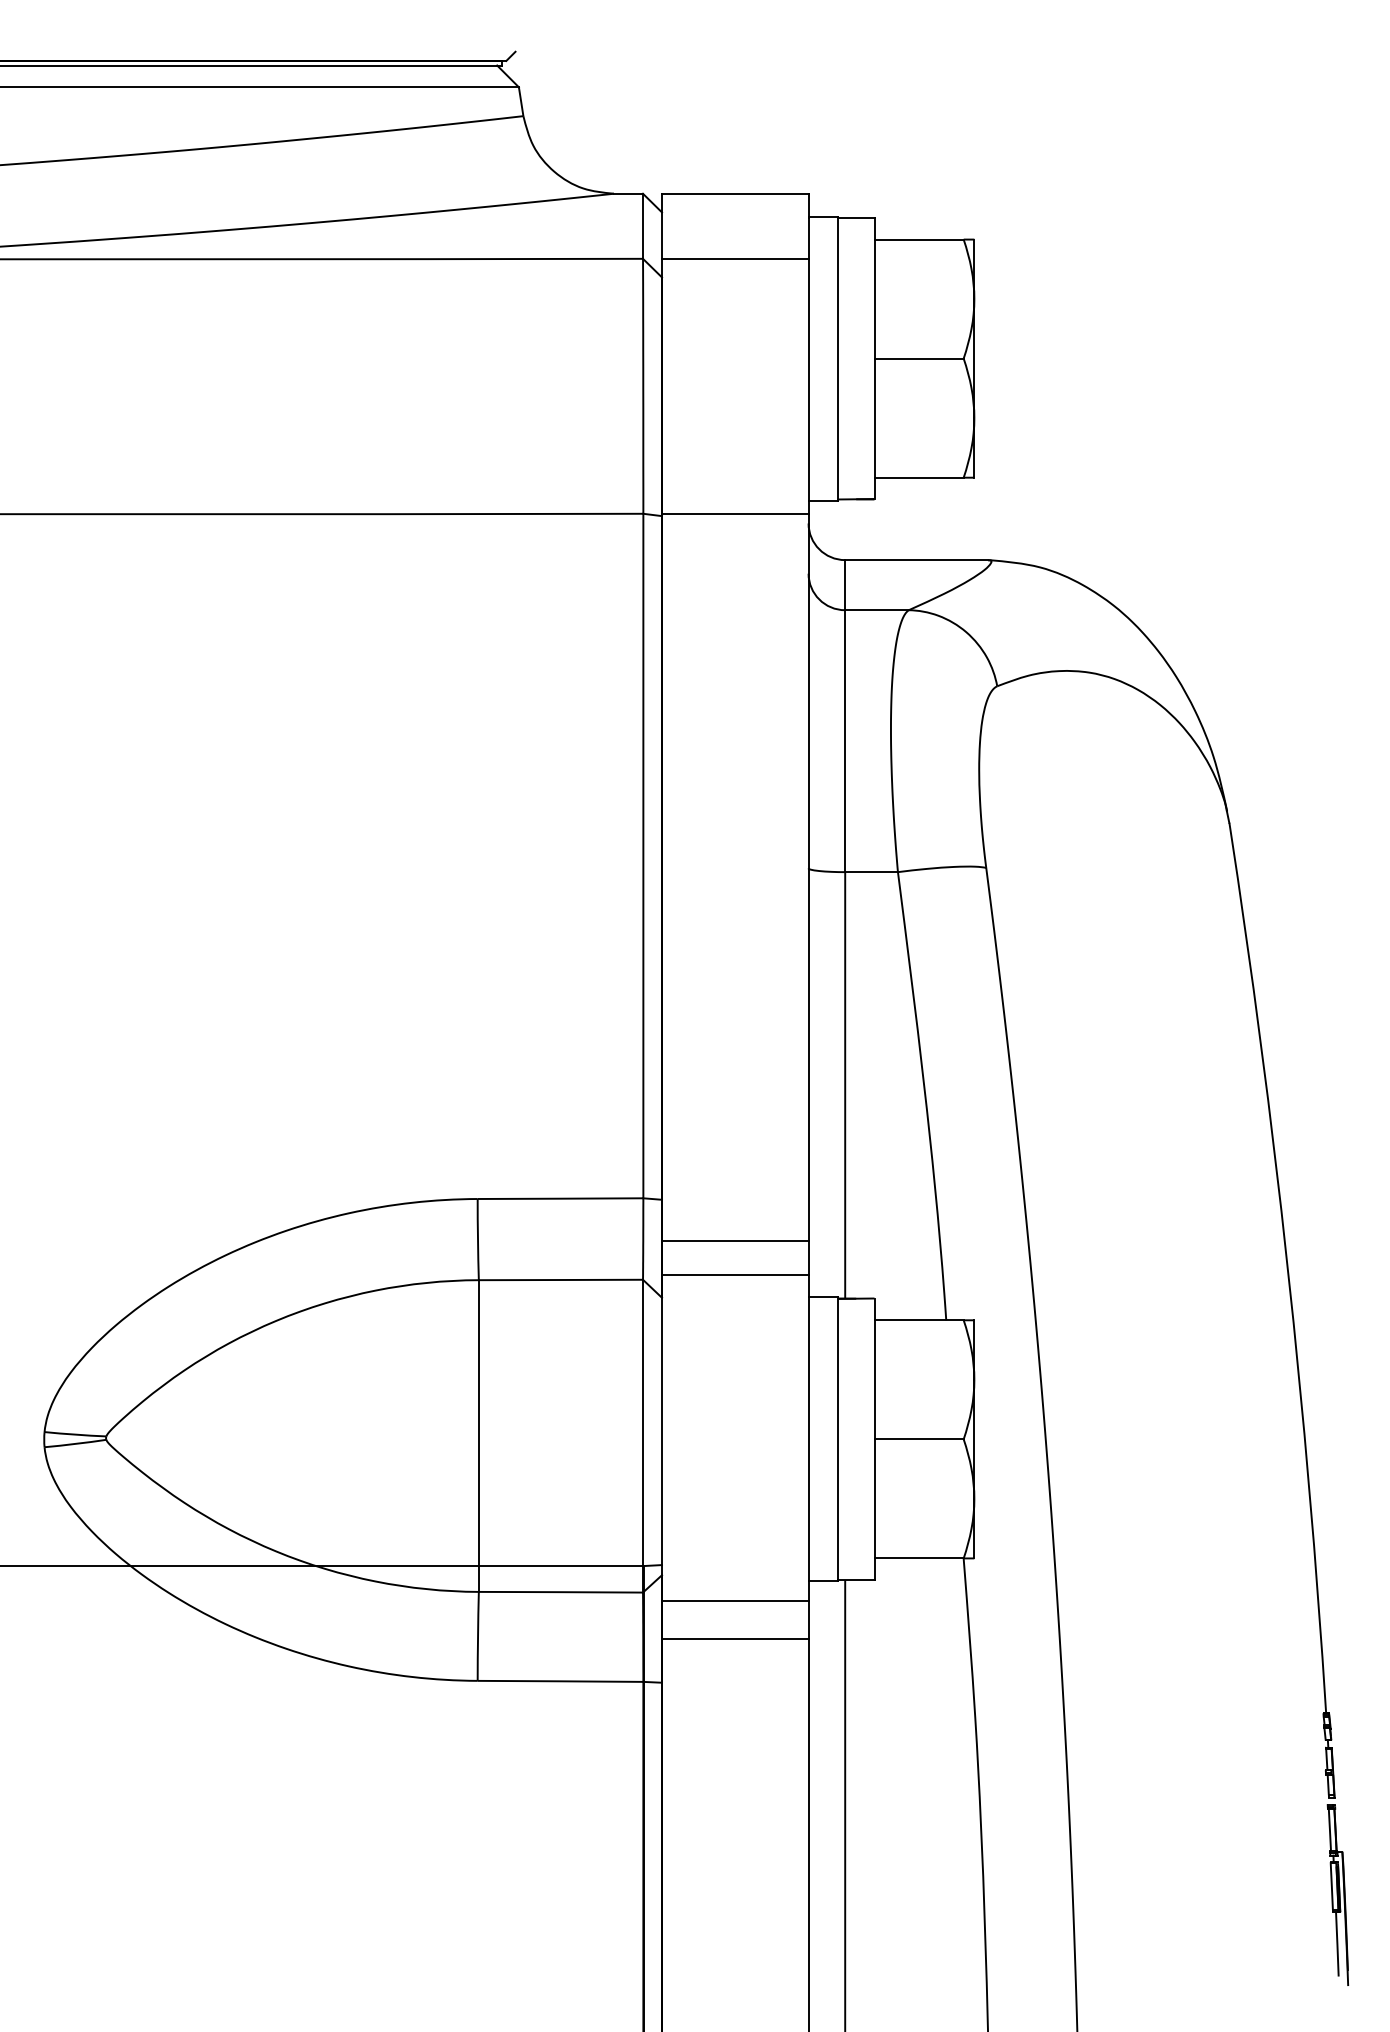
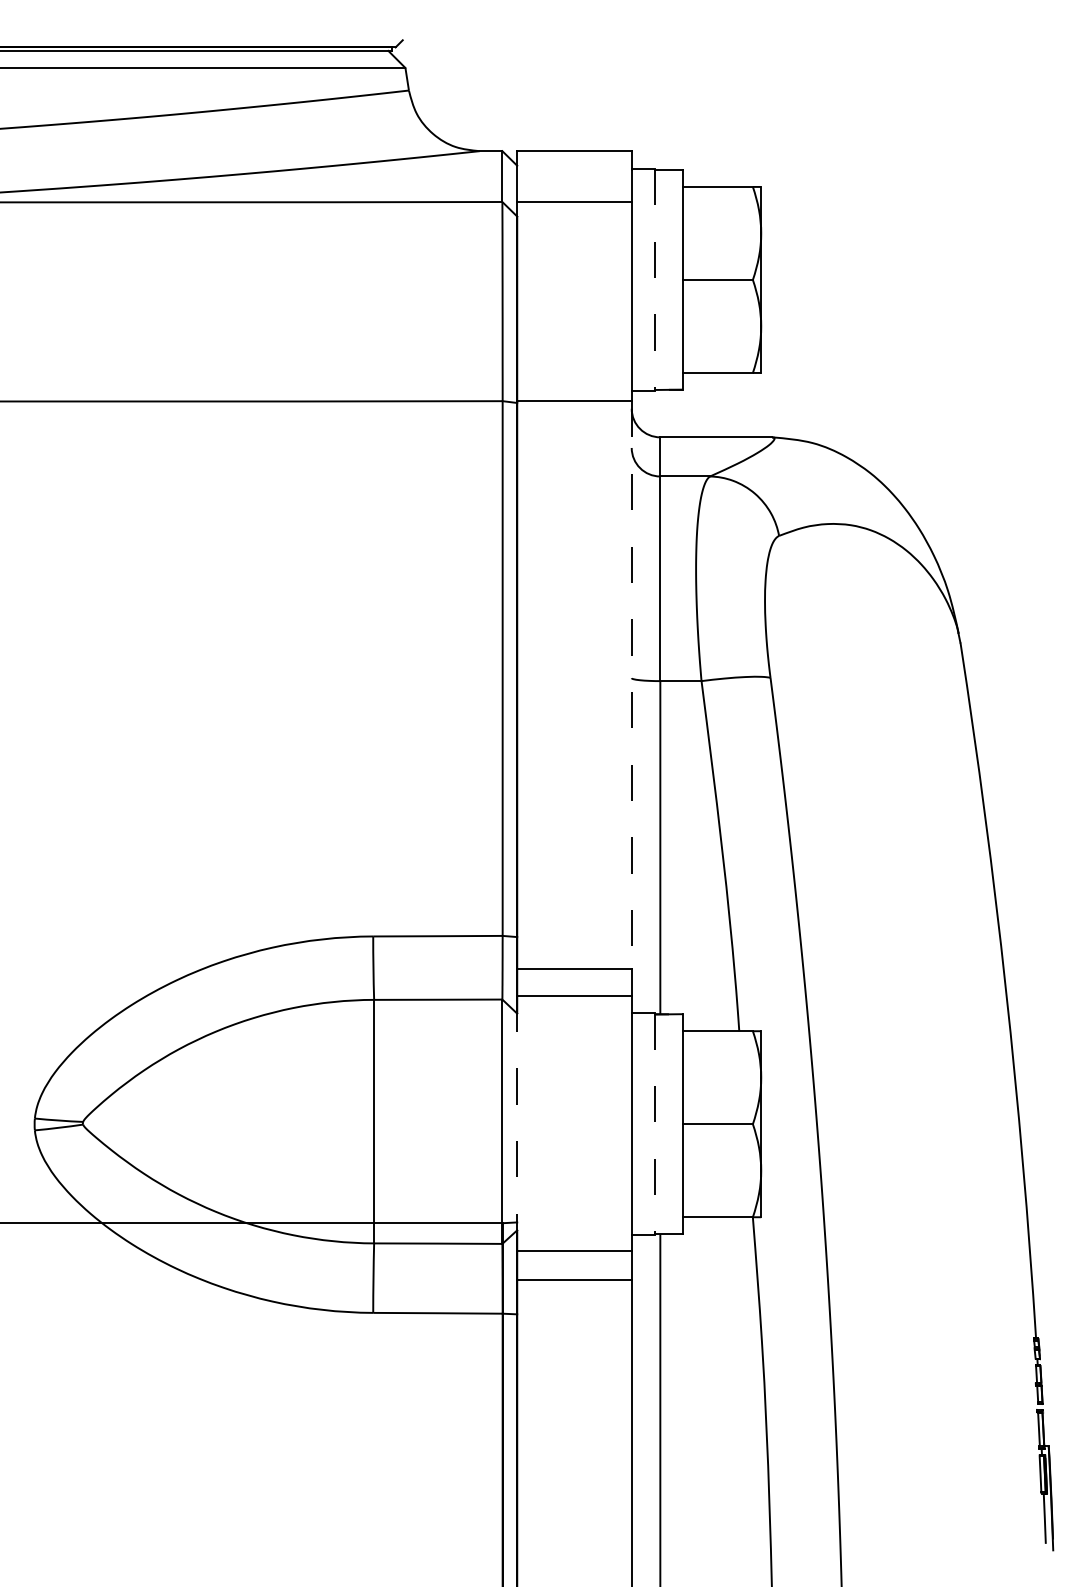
line: (837, 358) -> (654, 279), solid -> dashed
line: (808, 877) -> (631, 685), solid -> dashed
line: (662, 1438) -> (517, 1123), solid -> dashed
line: (837, 1439) -> (654, 1124), solid -> dashed

